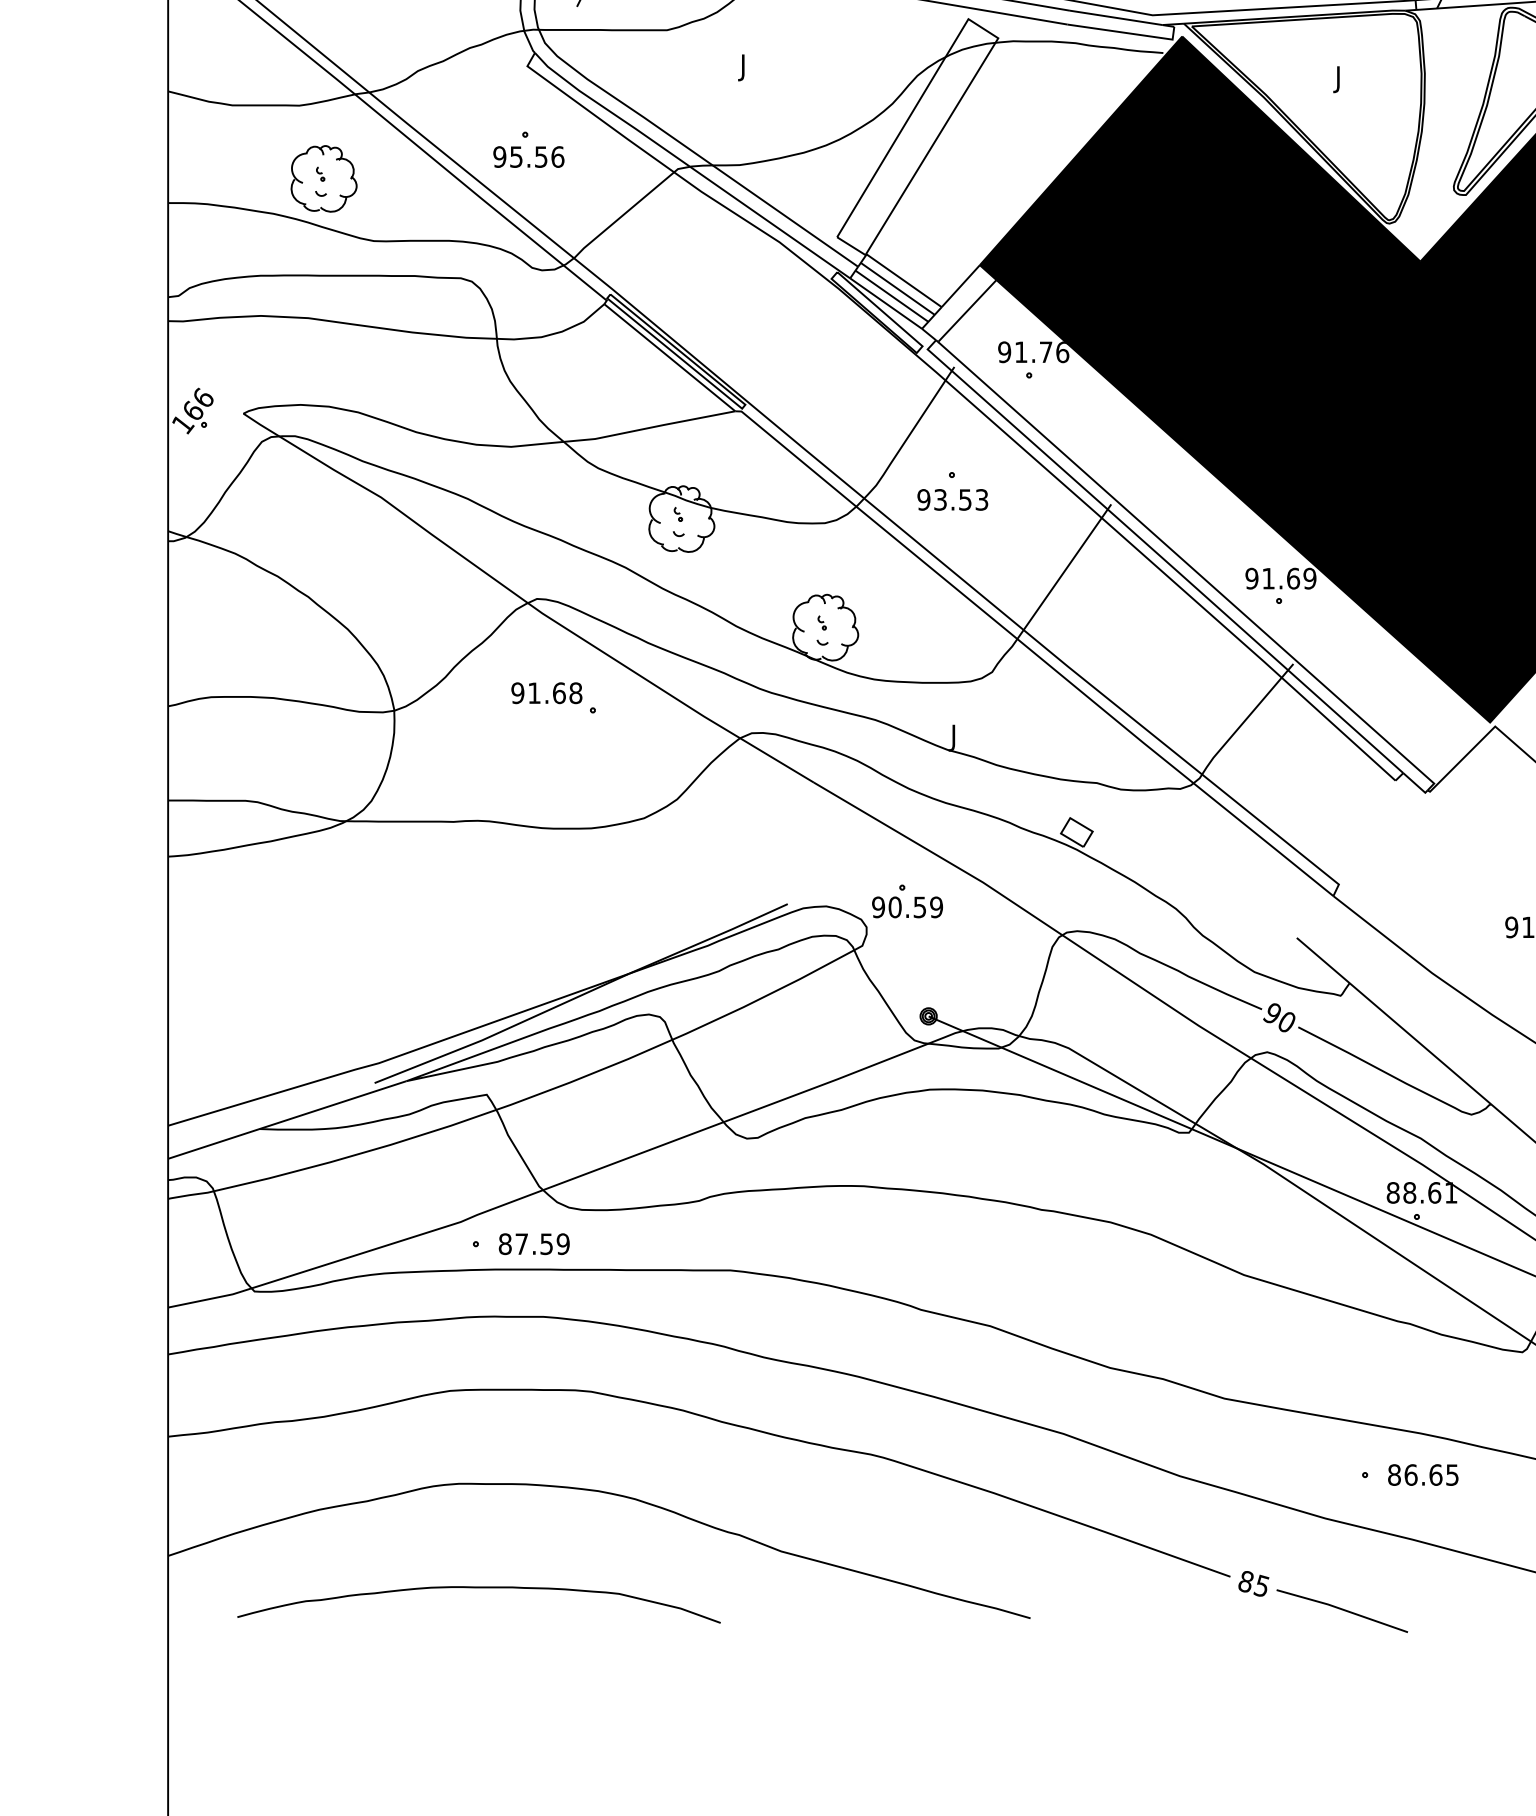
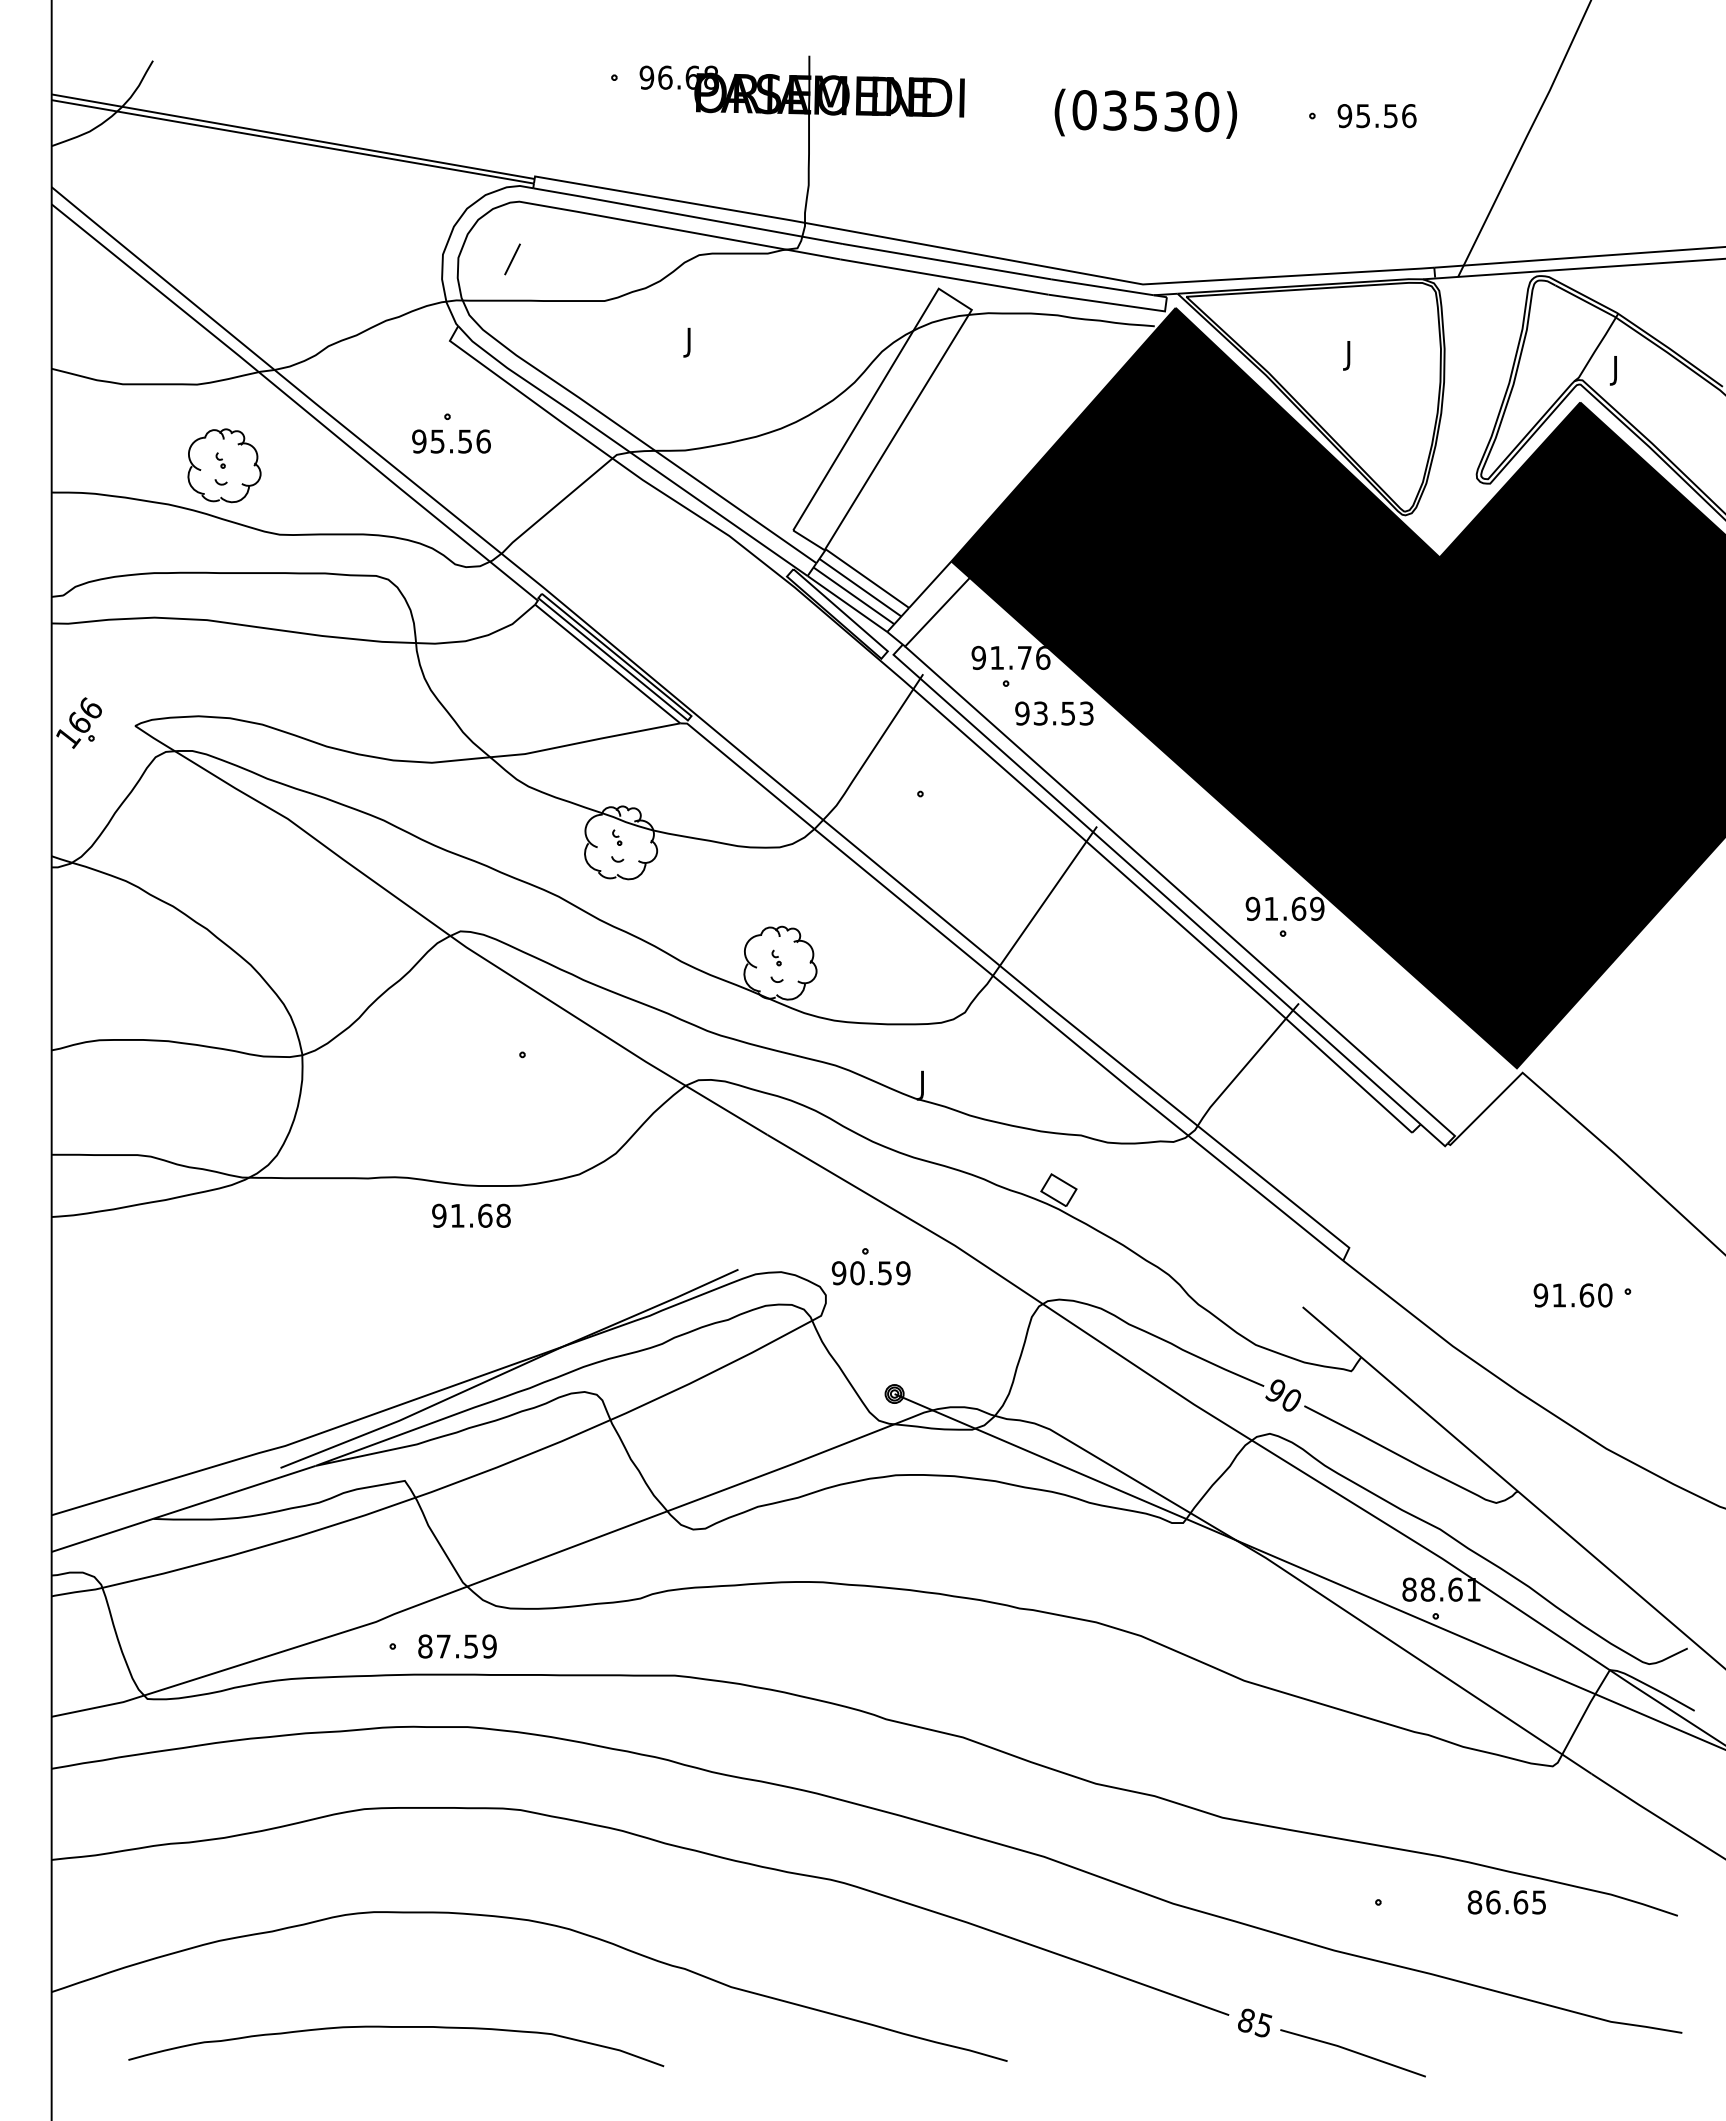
text: (952, 499) -> (1054, 713), moved
text: (546, 692) -> (471, 1215), moved
text: (1422, 1475) -> (1506, 1902), moved

